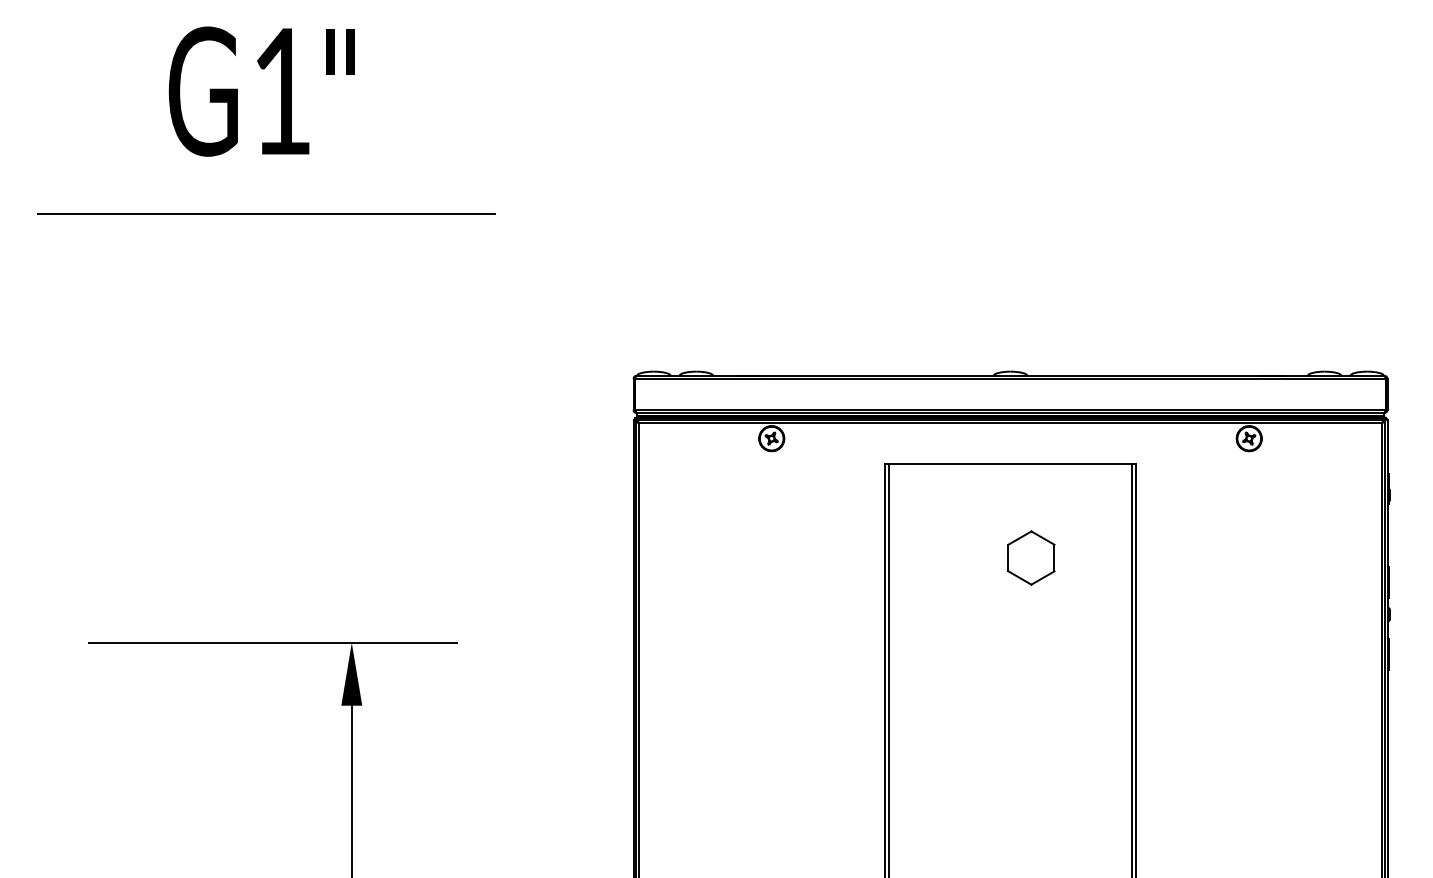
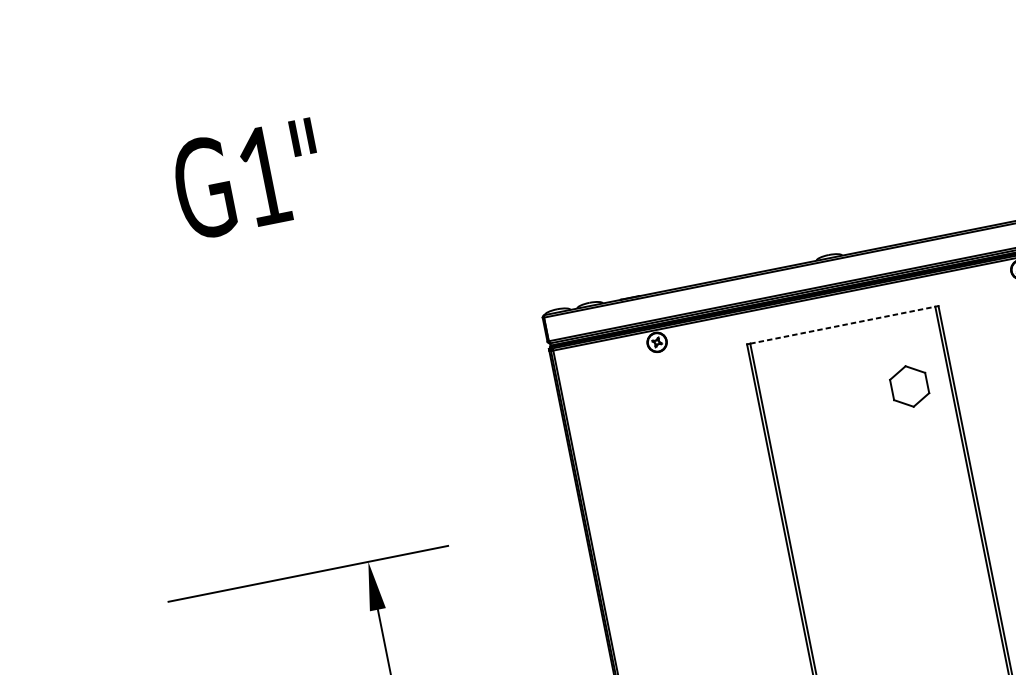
text: (261, 91) -> (248, 179), moved
line: (266, 213) -> (238, 247), removed
line: (1011, 463) -> (843, 324), solid -> dashed
part: (1031, 557) -> (909, 386), moved

